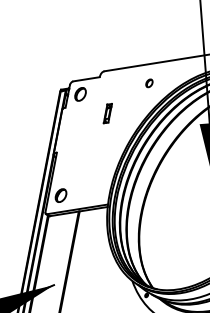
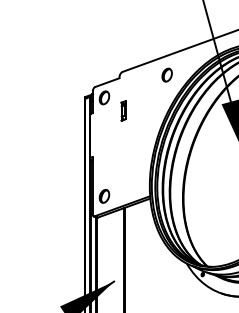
part: (148, 82) -> (166, 74), size x1.67
part: (107, 113) -> (123, 110), moved

